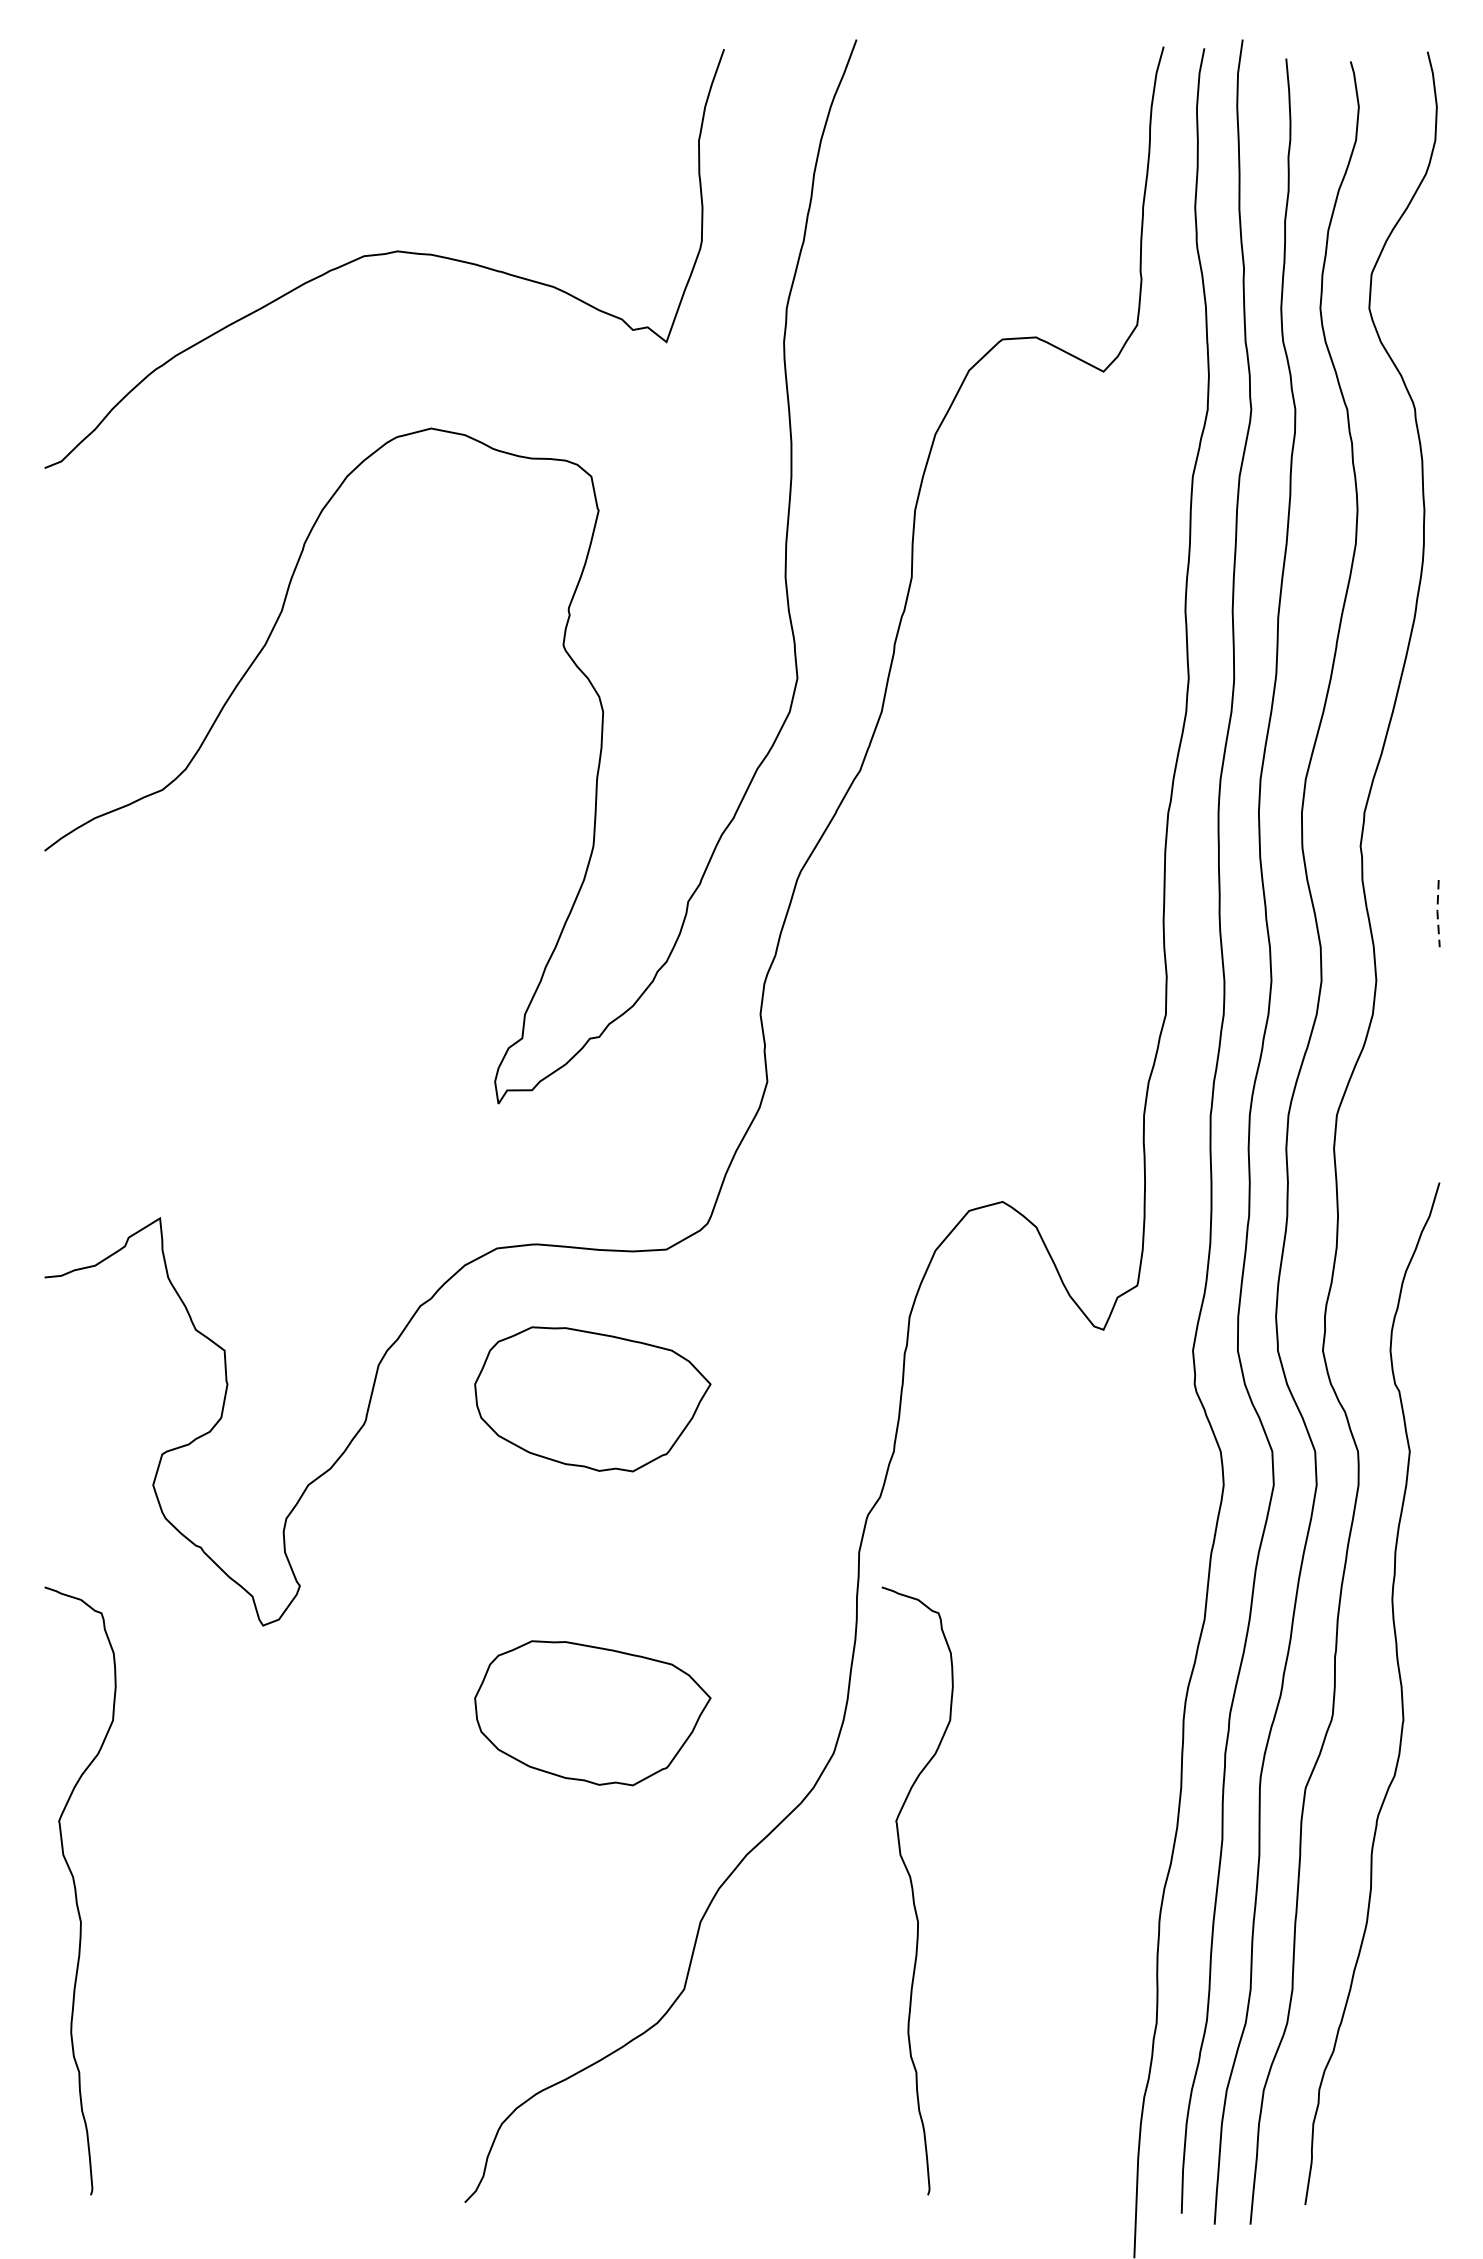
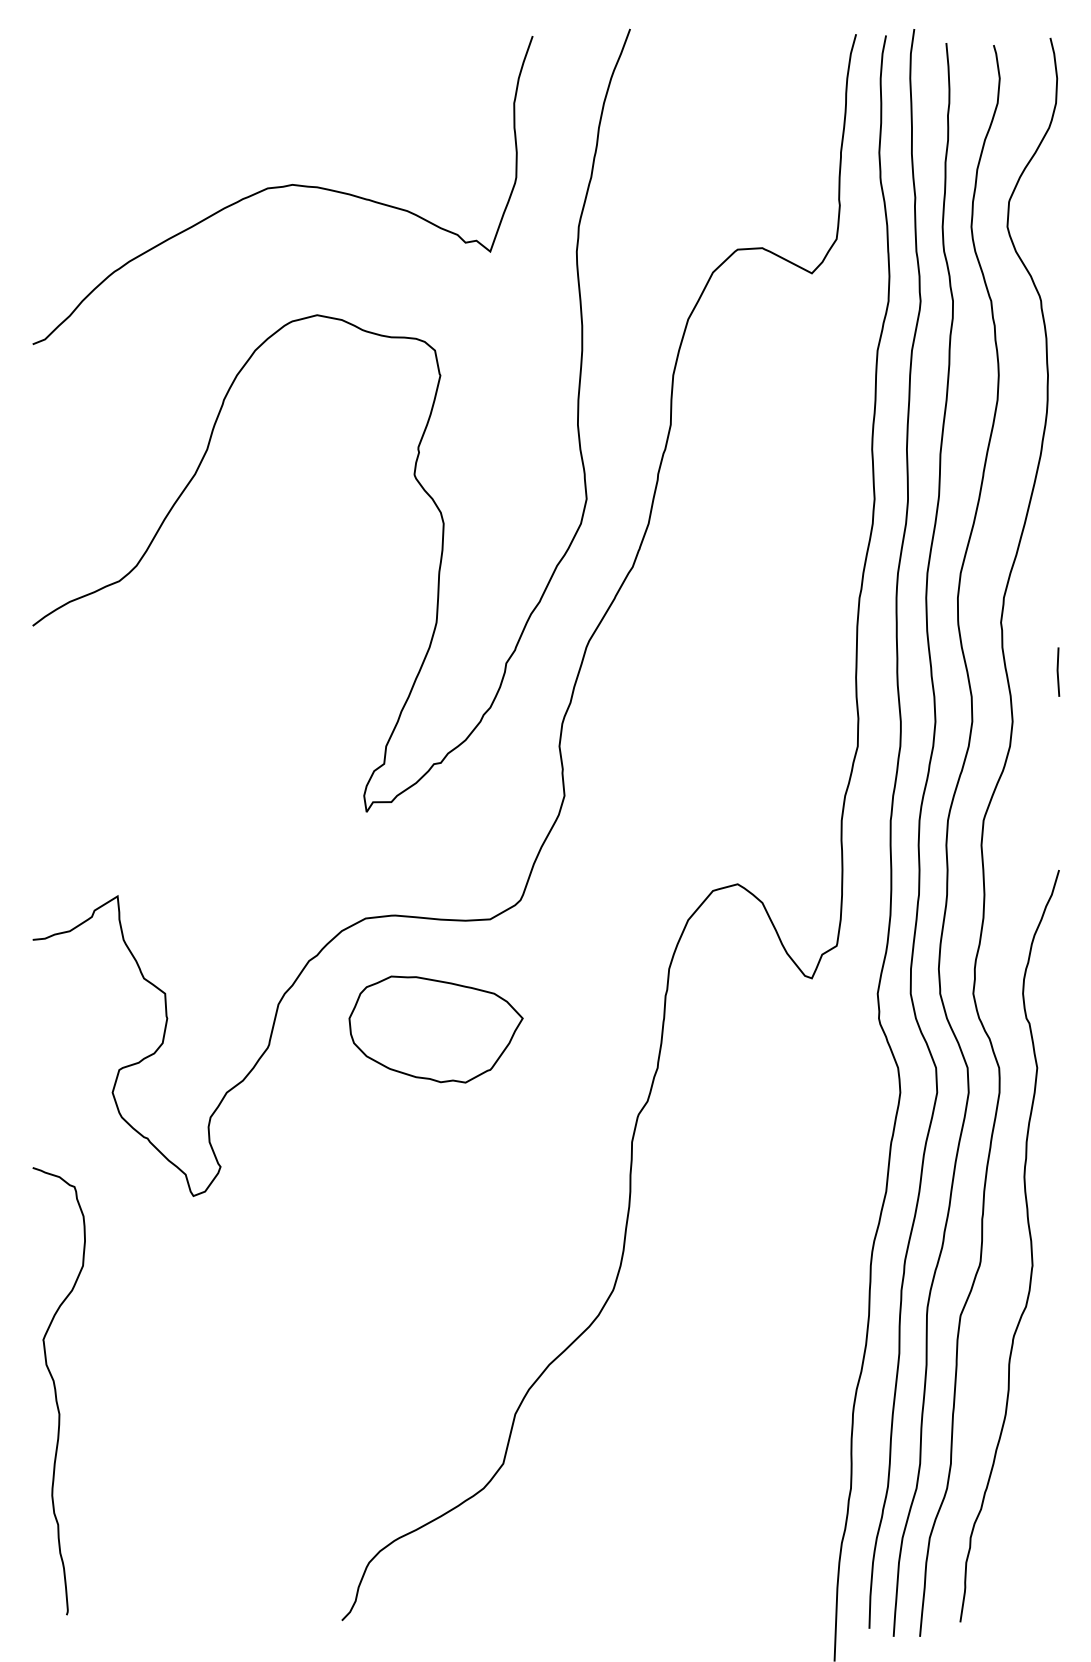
line: (1437, 912) -> (1057, 671), dashed -> solid
part: (592, 1713) -> (435, 1260), removed
curve: (914, 1891) -> (672, 1391), removed

